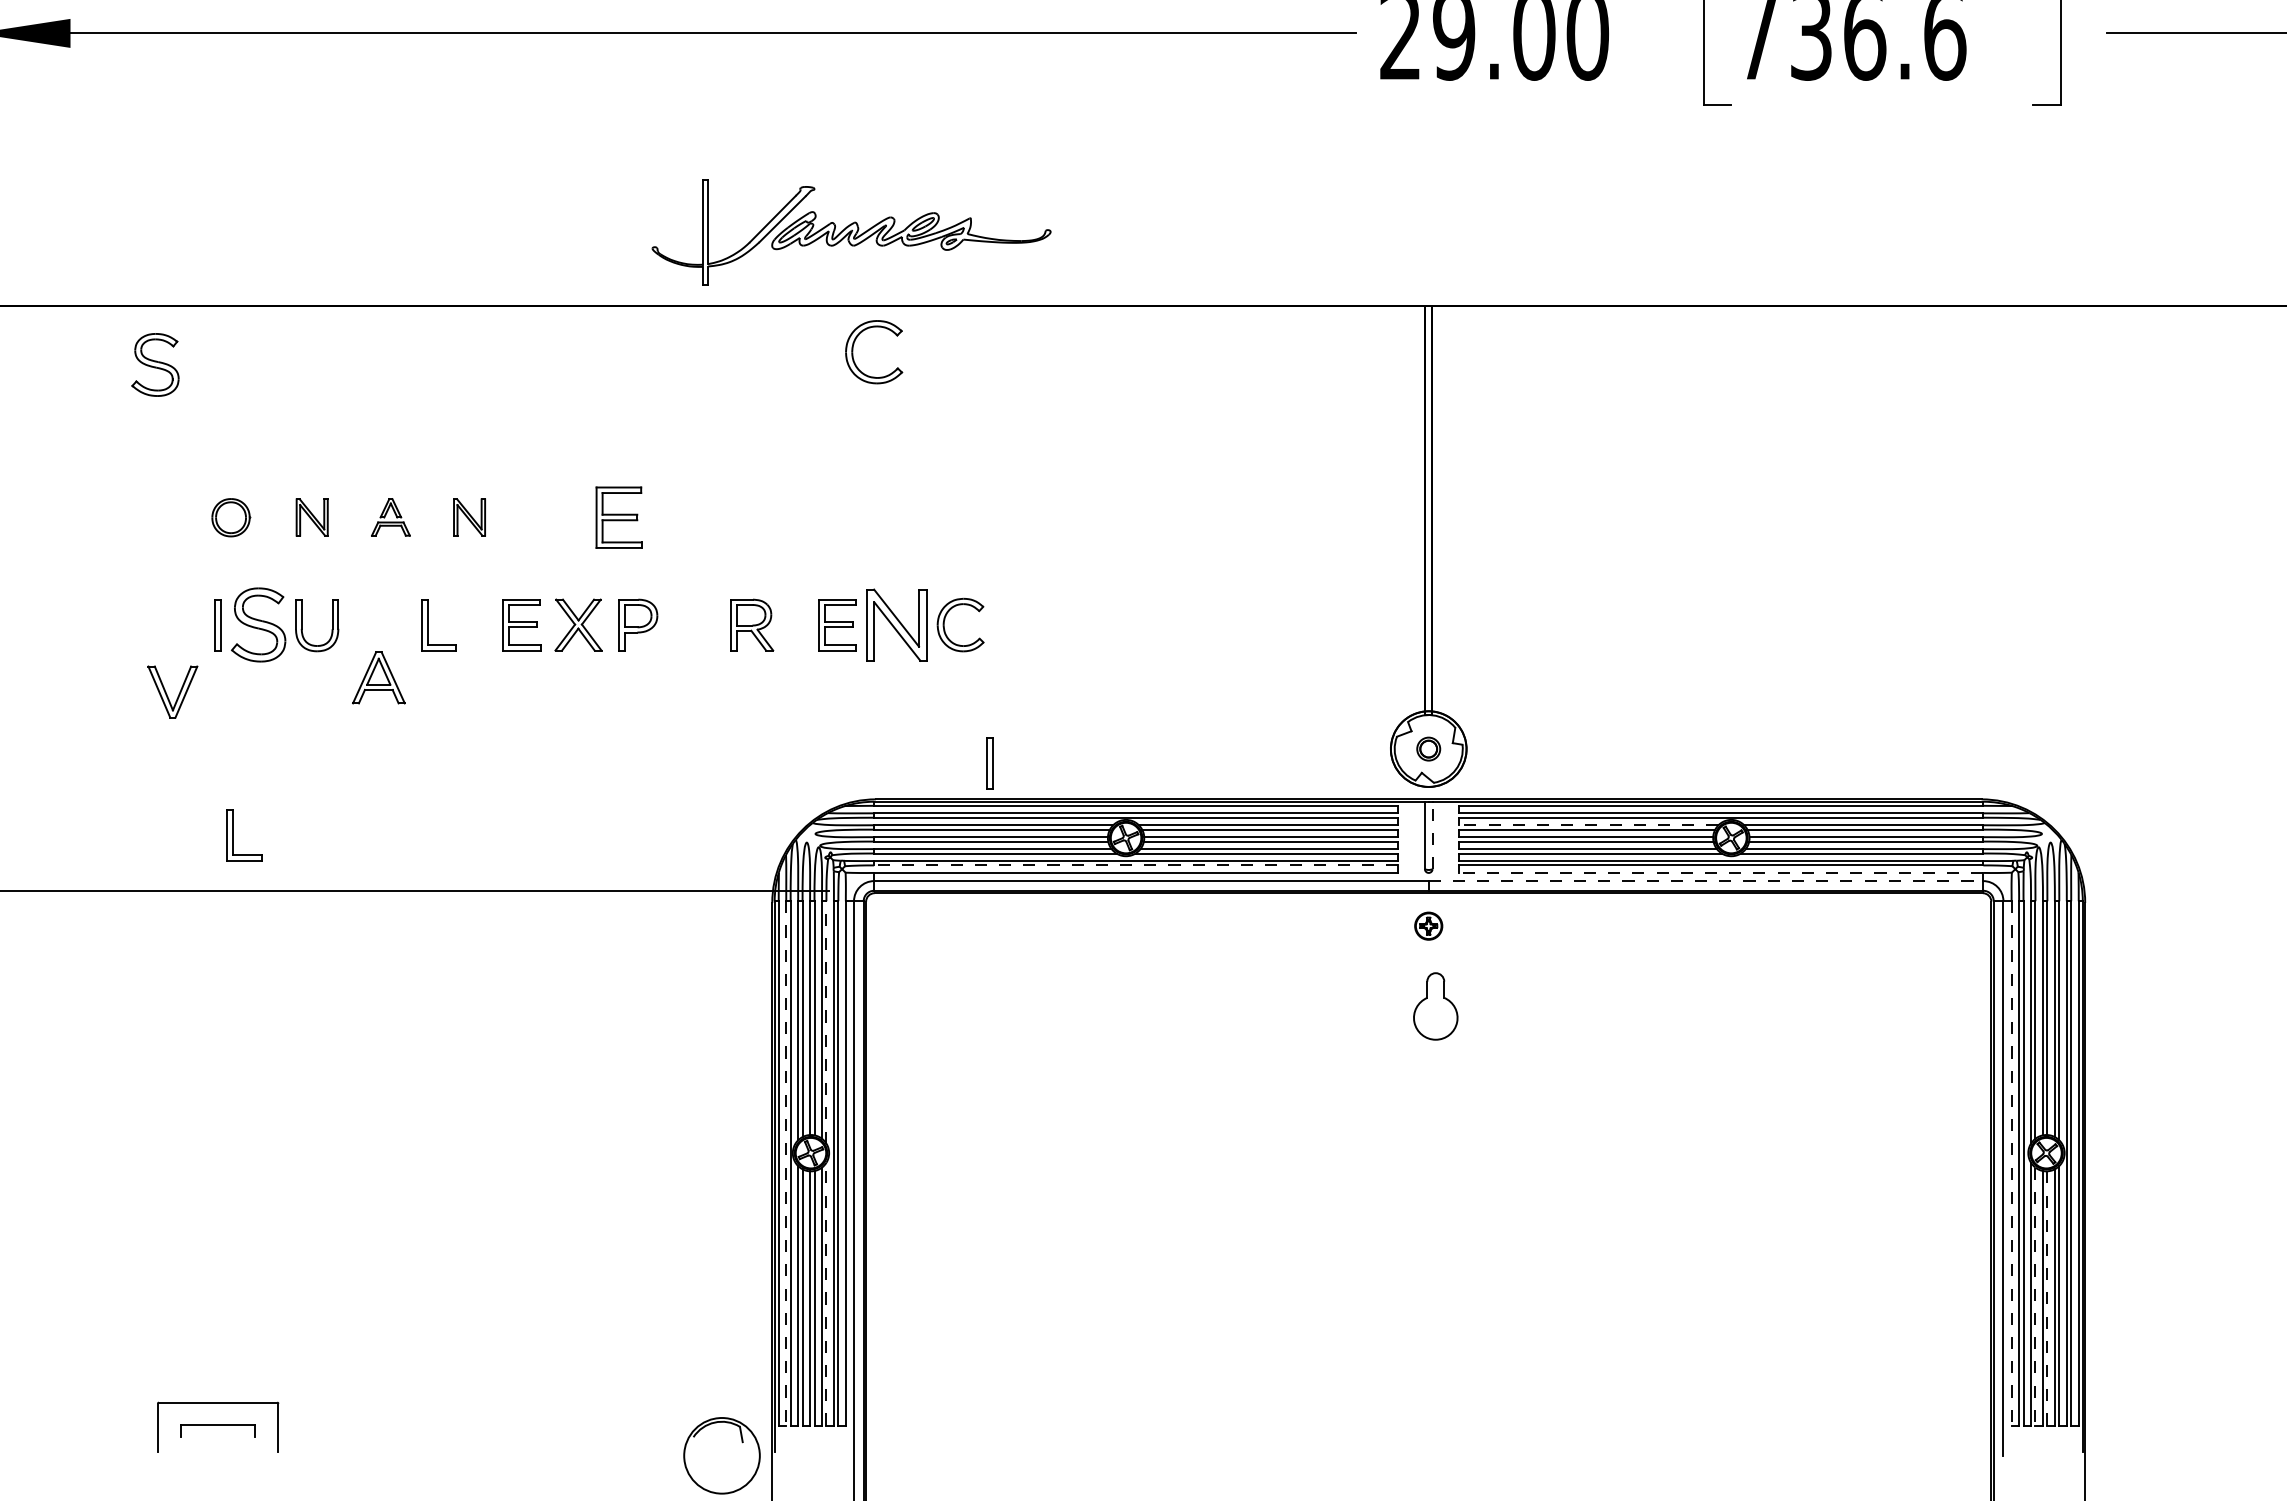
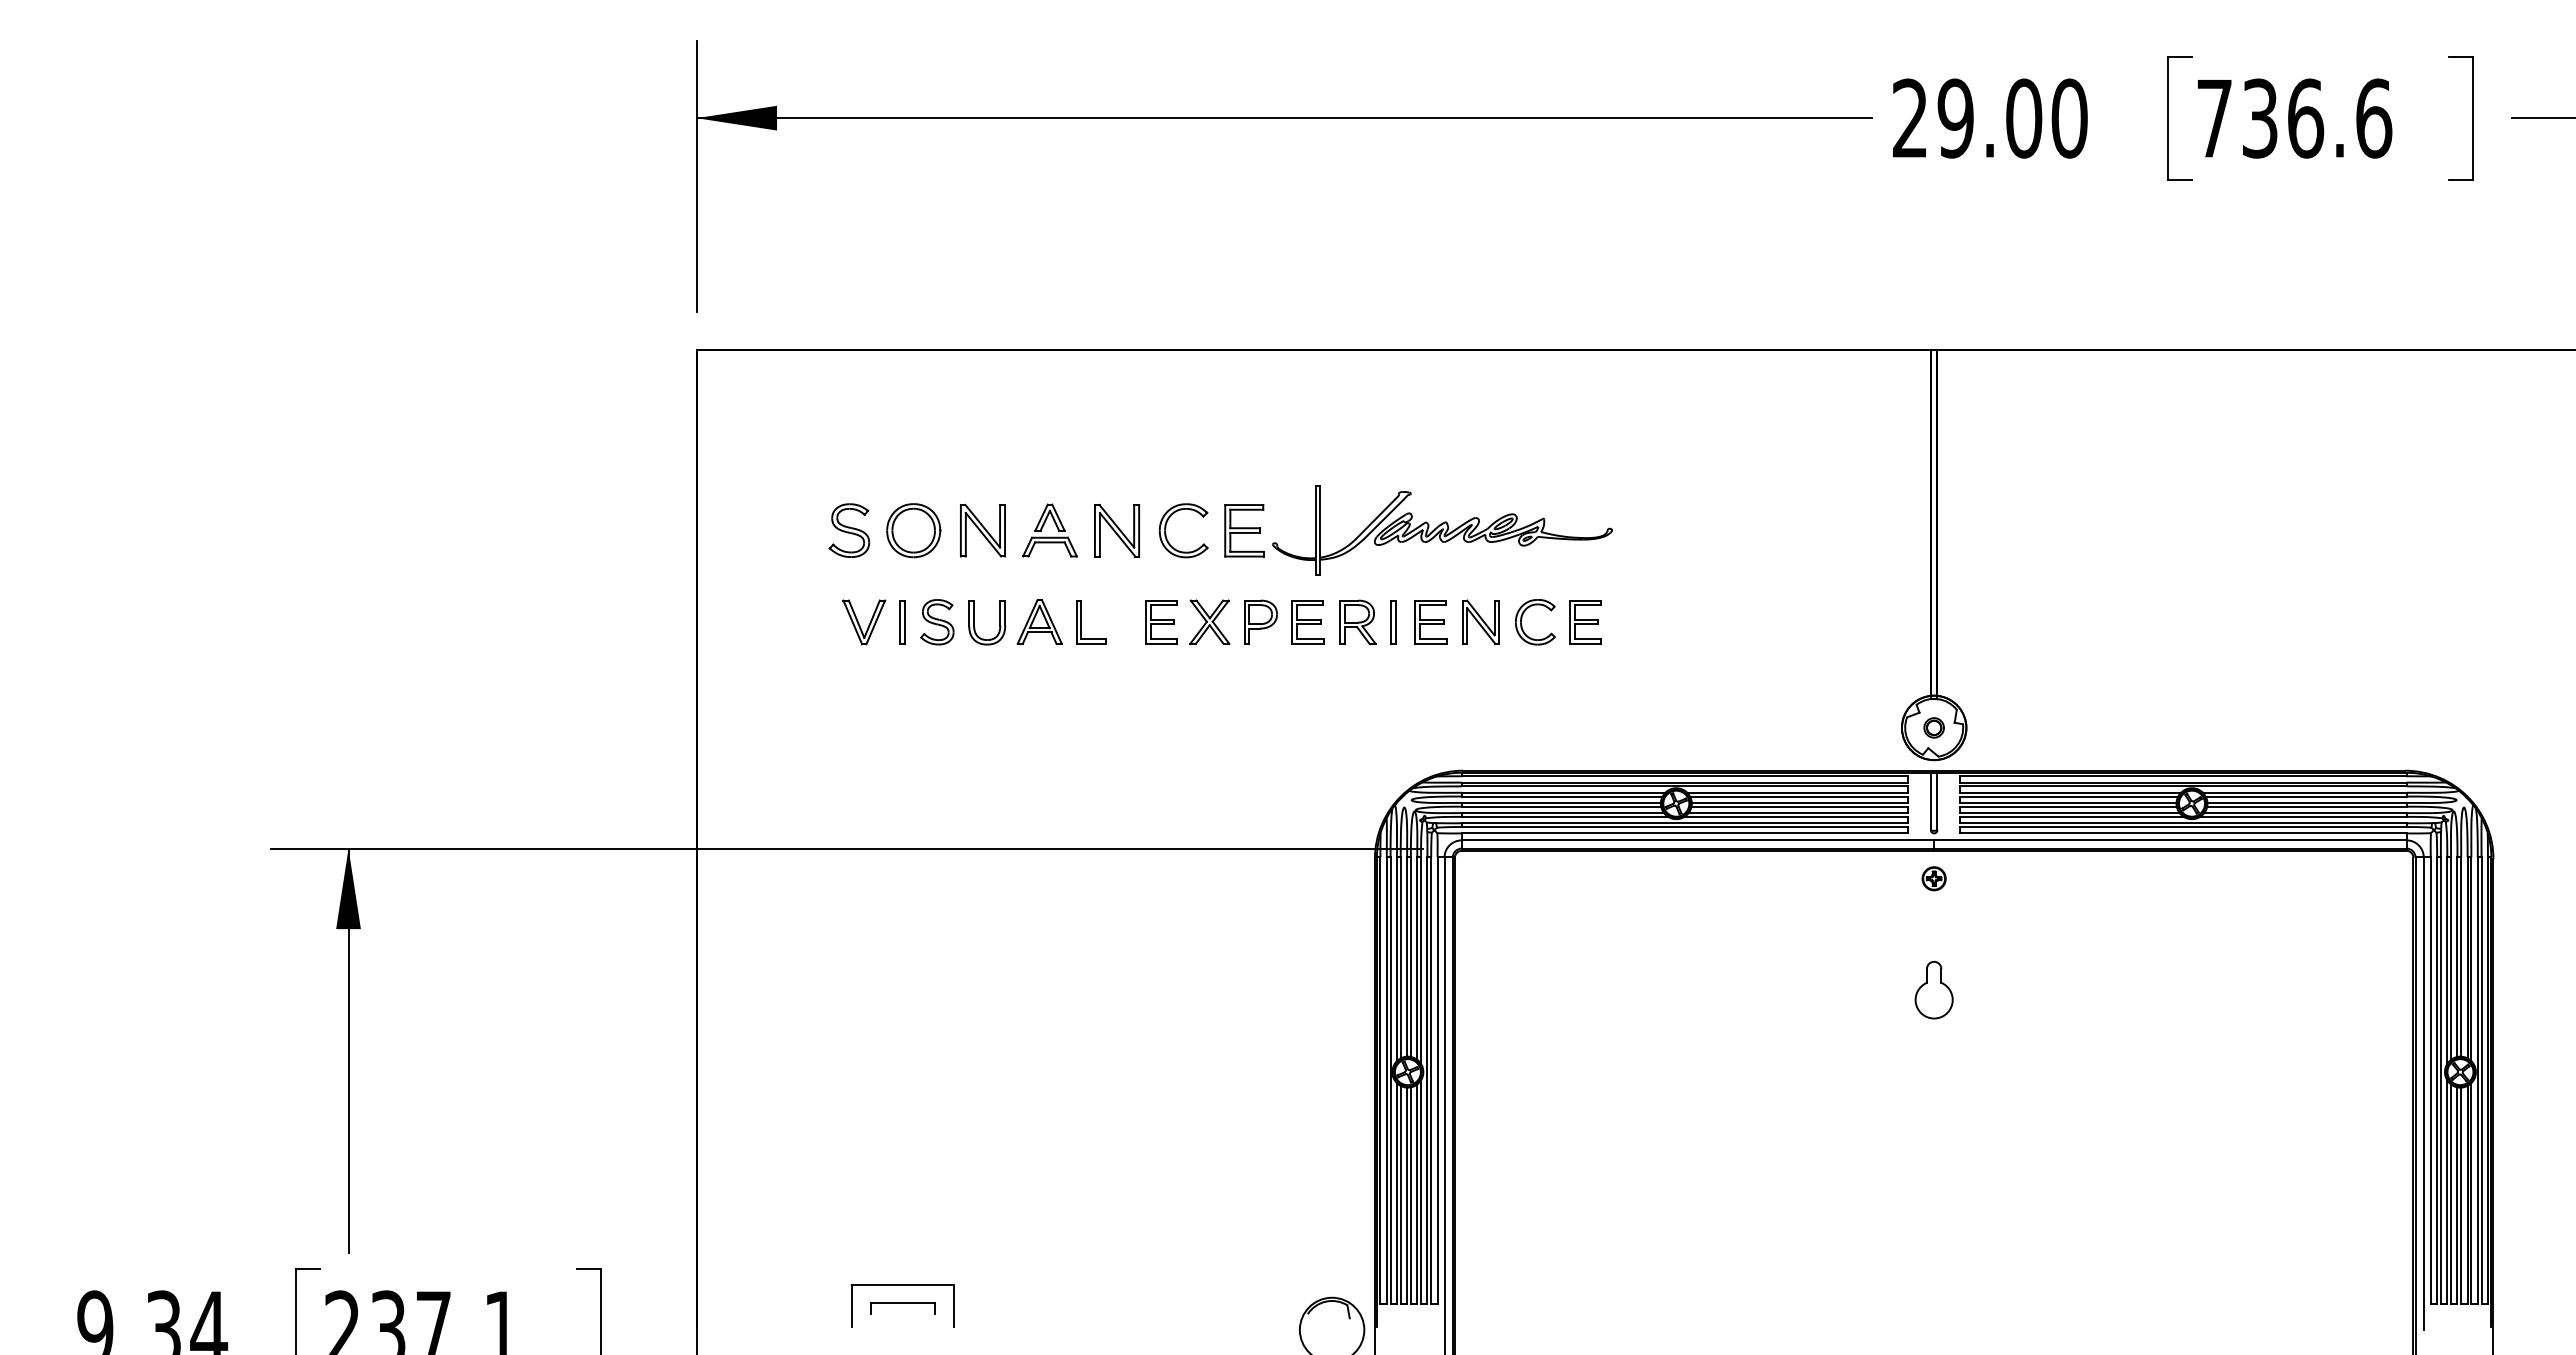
part: (851, 232) -> (1442, 530), moved
part: (853, 349) -> (1166, 528), moved
part: (155, 364) -> (849, 530), moved
part: (230, 517) -> (913, 530), size x1.67
part: (311, 517) -> (982, 530), size x1.67
part: (390, 517) -> (1049, 530), size x1.67
part: (468, 517) -> (1116, 530), size x1.67
part: (896, 624) -> (1480, 621), size x0.71
part: (258, 625) -> (937, 622), size x0.71
part: (693, 625) -> (1307, 622), added
part: (1019, 625) -> (1585, 622), added
part: (378, 677) -> (1039, 621), moved
part: (173, 692) -> (864, 622), moved
part: (990, 763) -> (1393, 622), moved
line: (1588, 824) -> (2070, 792), dashed -> solid
part: (233, 835) -> (915, 801), removed
line: (1432, 835) -> (1937, 801), dashed -> solid
line: (1135, 866) -> (1684, 827), dashed -> solid
line: (1720, 873) -> (2182, 833), dashed -> solid
line: (1706, 881) -> (2170, 840), dashed -> solid
part: (1434, 1005) -> (1933, 989), moved
line: (826, 1022) -> (1421, 960), dashed -> solid
line: (785, 1164) -> (1386, 1081), dashed -> solid
line: (2011, 1164) -> (2430, 1081), dashed -> solid
line: (826, 1294) -> (1421, 1192), dashed -> solid
line: (2035, 1296) -> (2451, 1194), dashed -> solid
line: (2047, 1299) -> (2461, 1196), dashed -> solid

